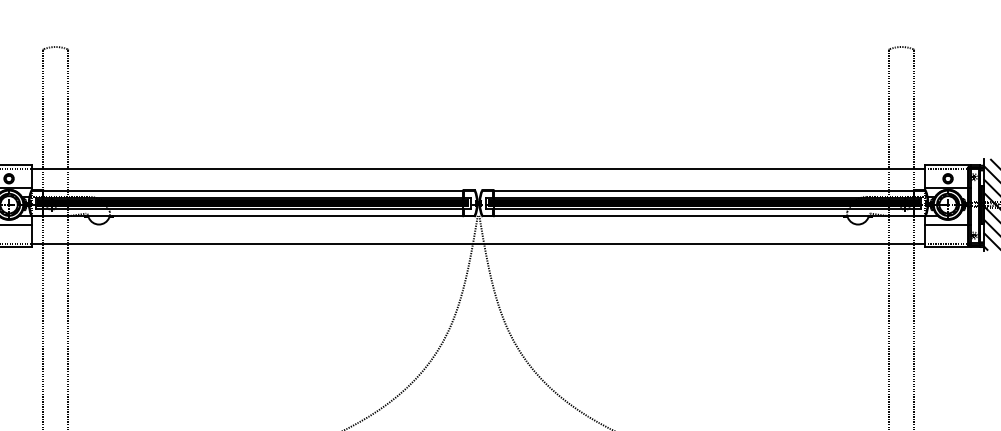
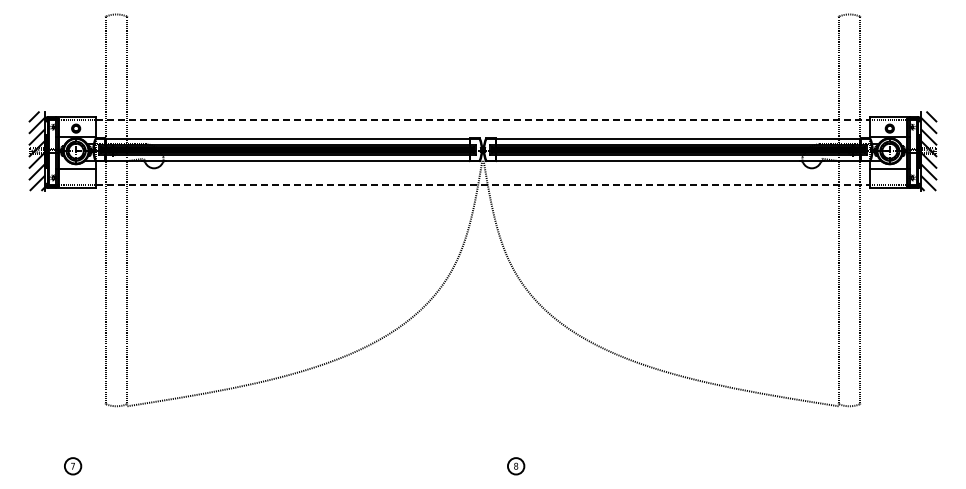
line: (479, 168) -> (483, 119), solid -> dashed
line: (479, 244) -> (483, 185), solid -> dashed

